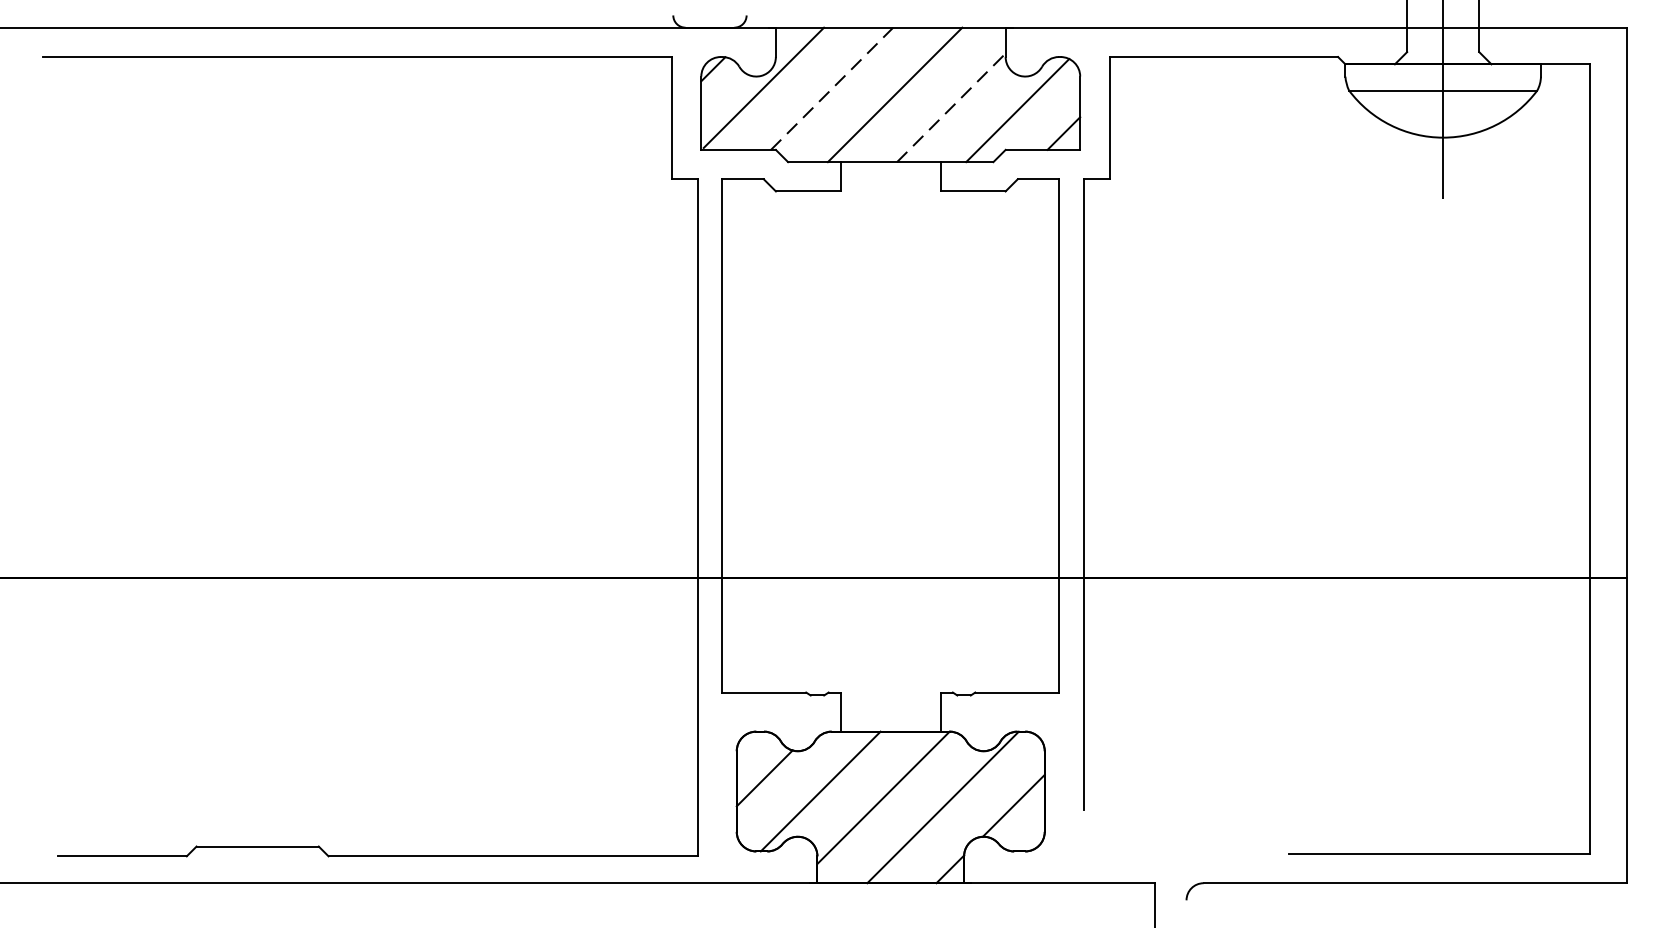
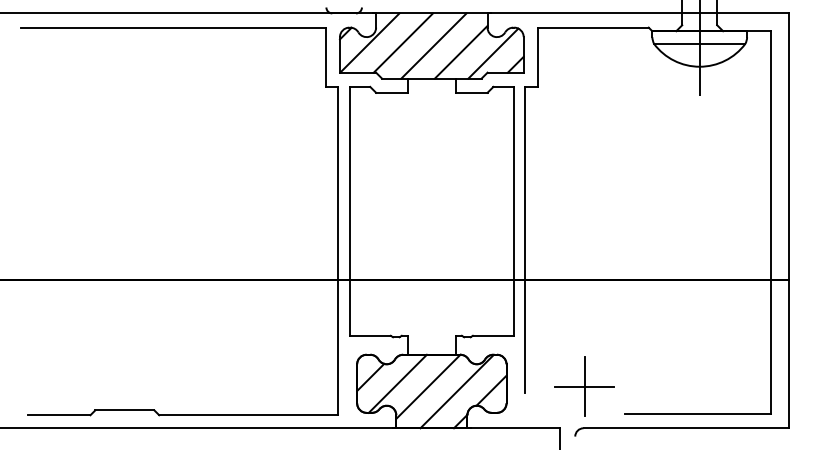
line: (832, 89) -> (403, 43), dashed -> solid
line: (951, 106) -> (461, 51), dashed -> solid
part: (1205, 797) -> (584, 386), added

